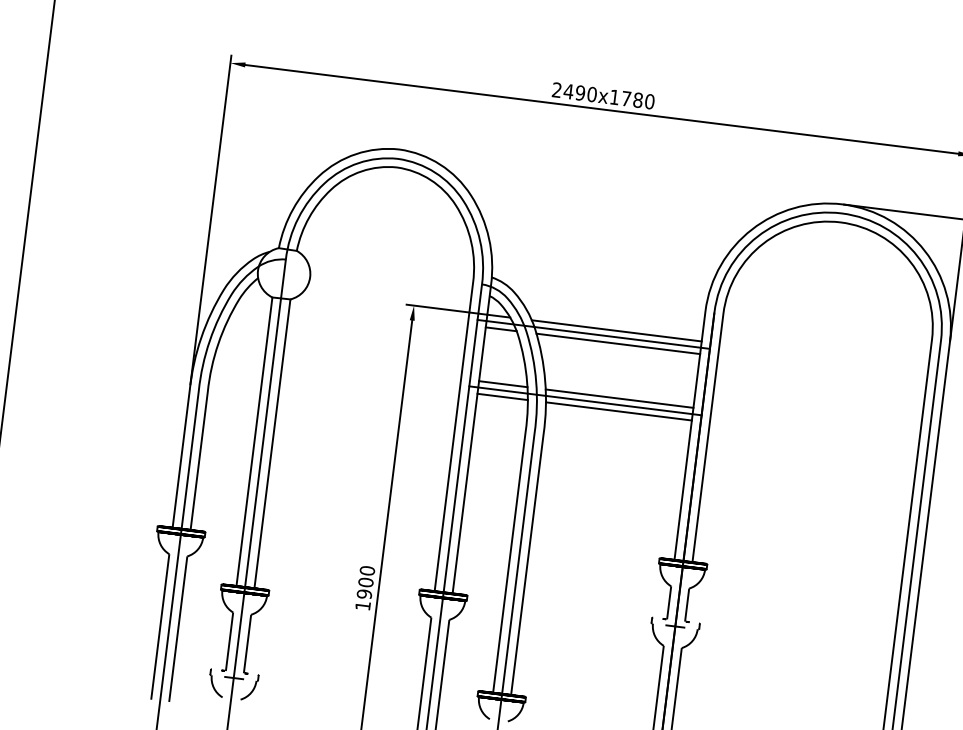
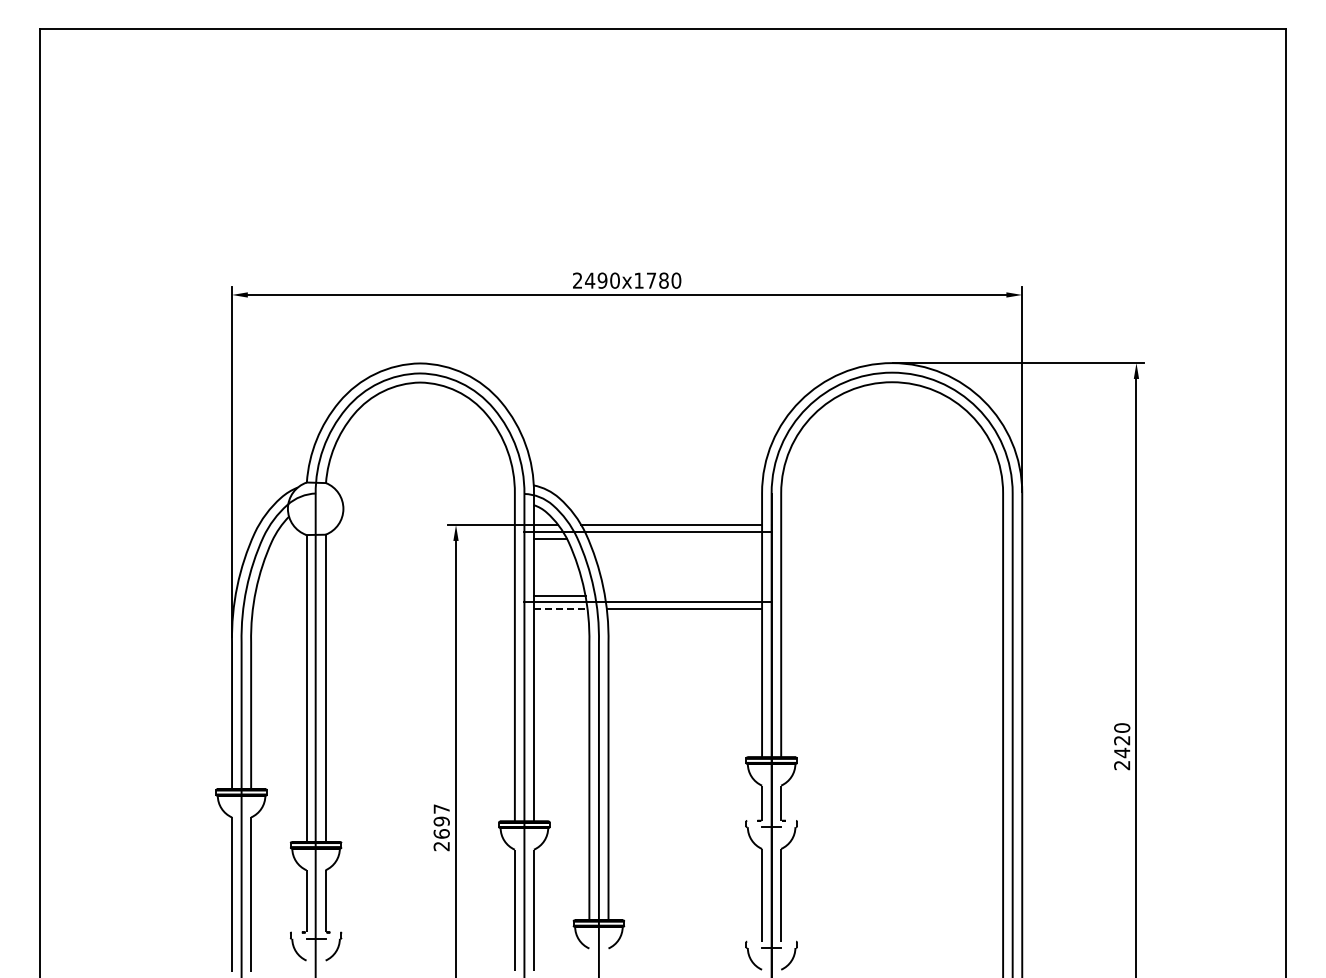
line: (617, 343) -> (674, 538), removed
line: (502, 397) -> (560, 609), solid -> dashed
line: (619, 398) -> (683, 595), removed
text: (365, 588) -> (441, 827), 1900 -> 2697

